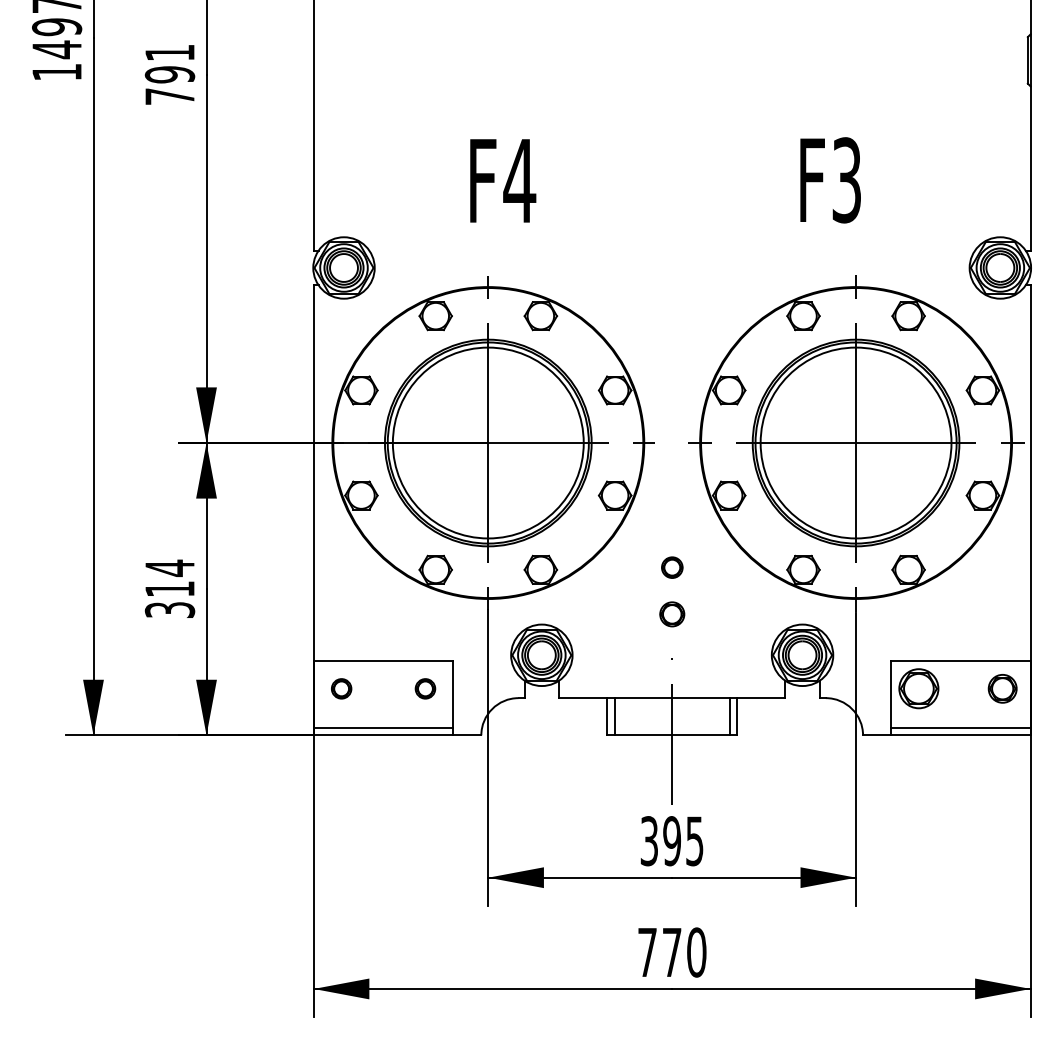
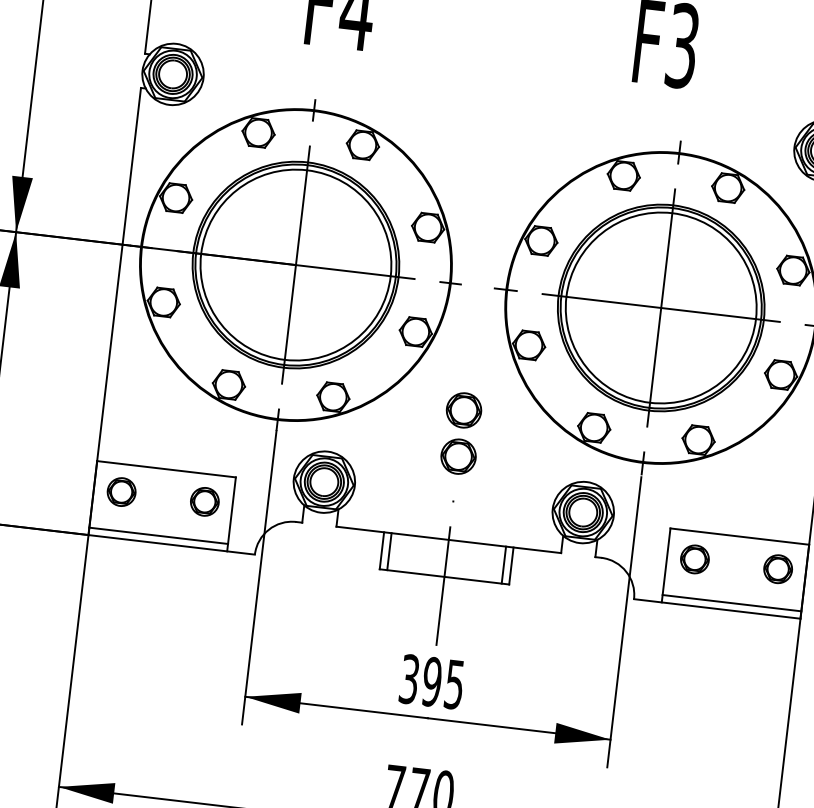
part: (672, 567) -> (464, 410), size x1.67
part: (672, 614) -> (458, 456), size x1.43
part: (341, 688) -> (121, 491), size x1.43
part: (425, 688) -> (204, 501), size x1.43
part: (918, 688) -> (694, 559), size x0.71

